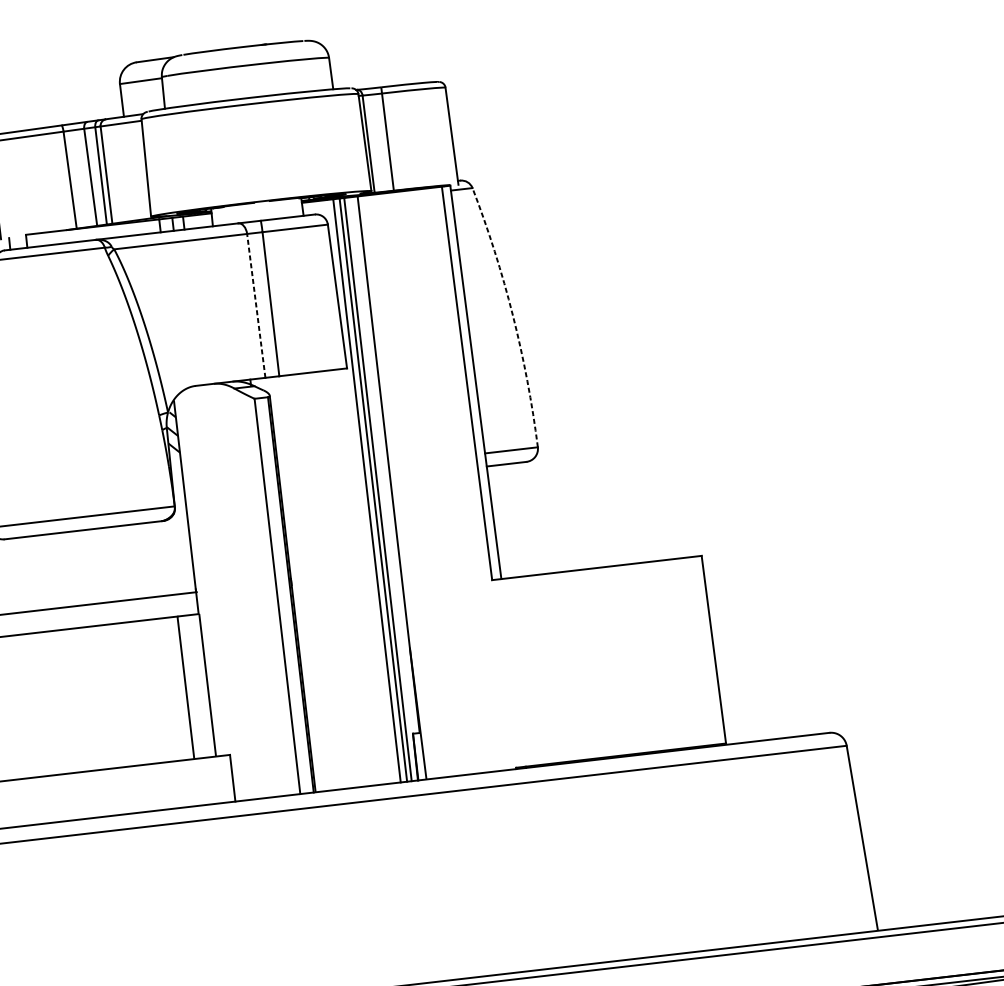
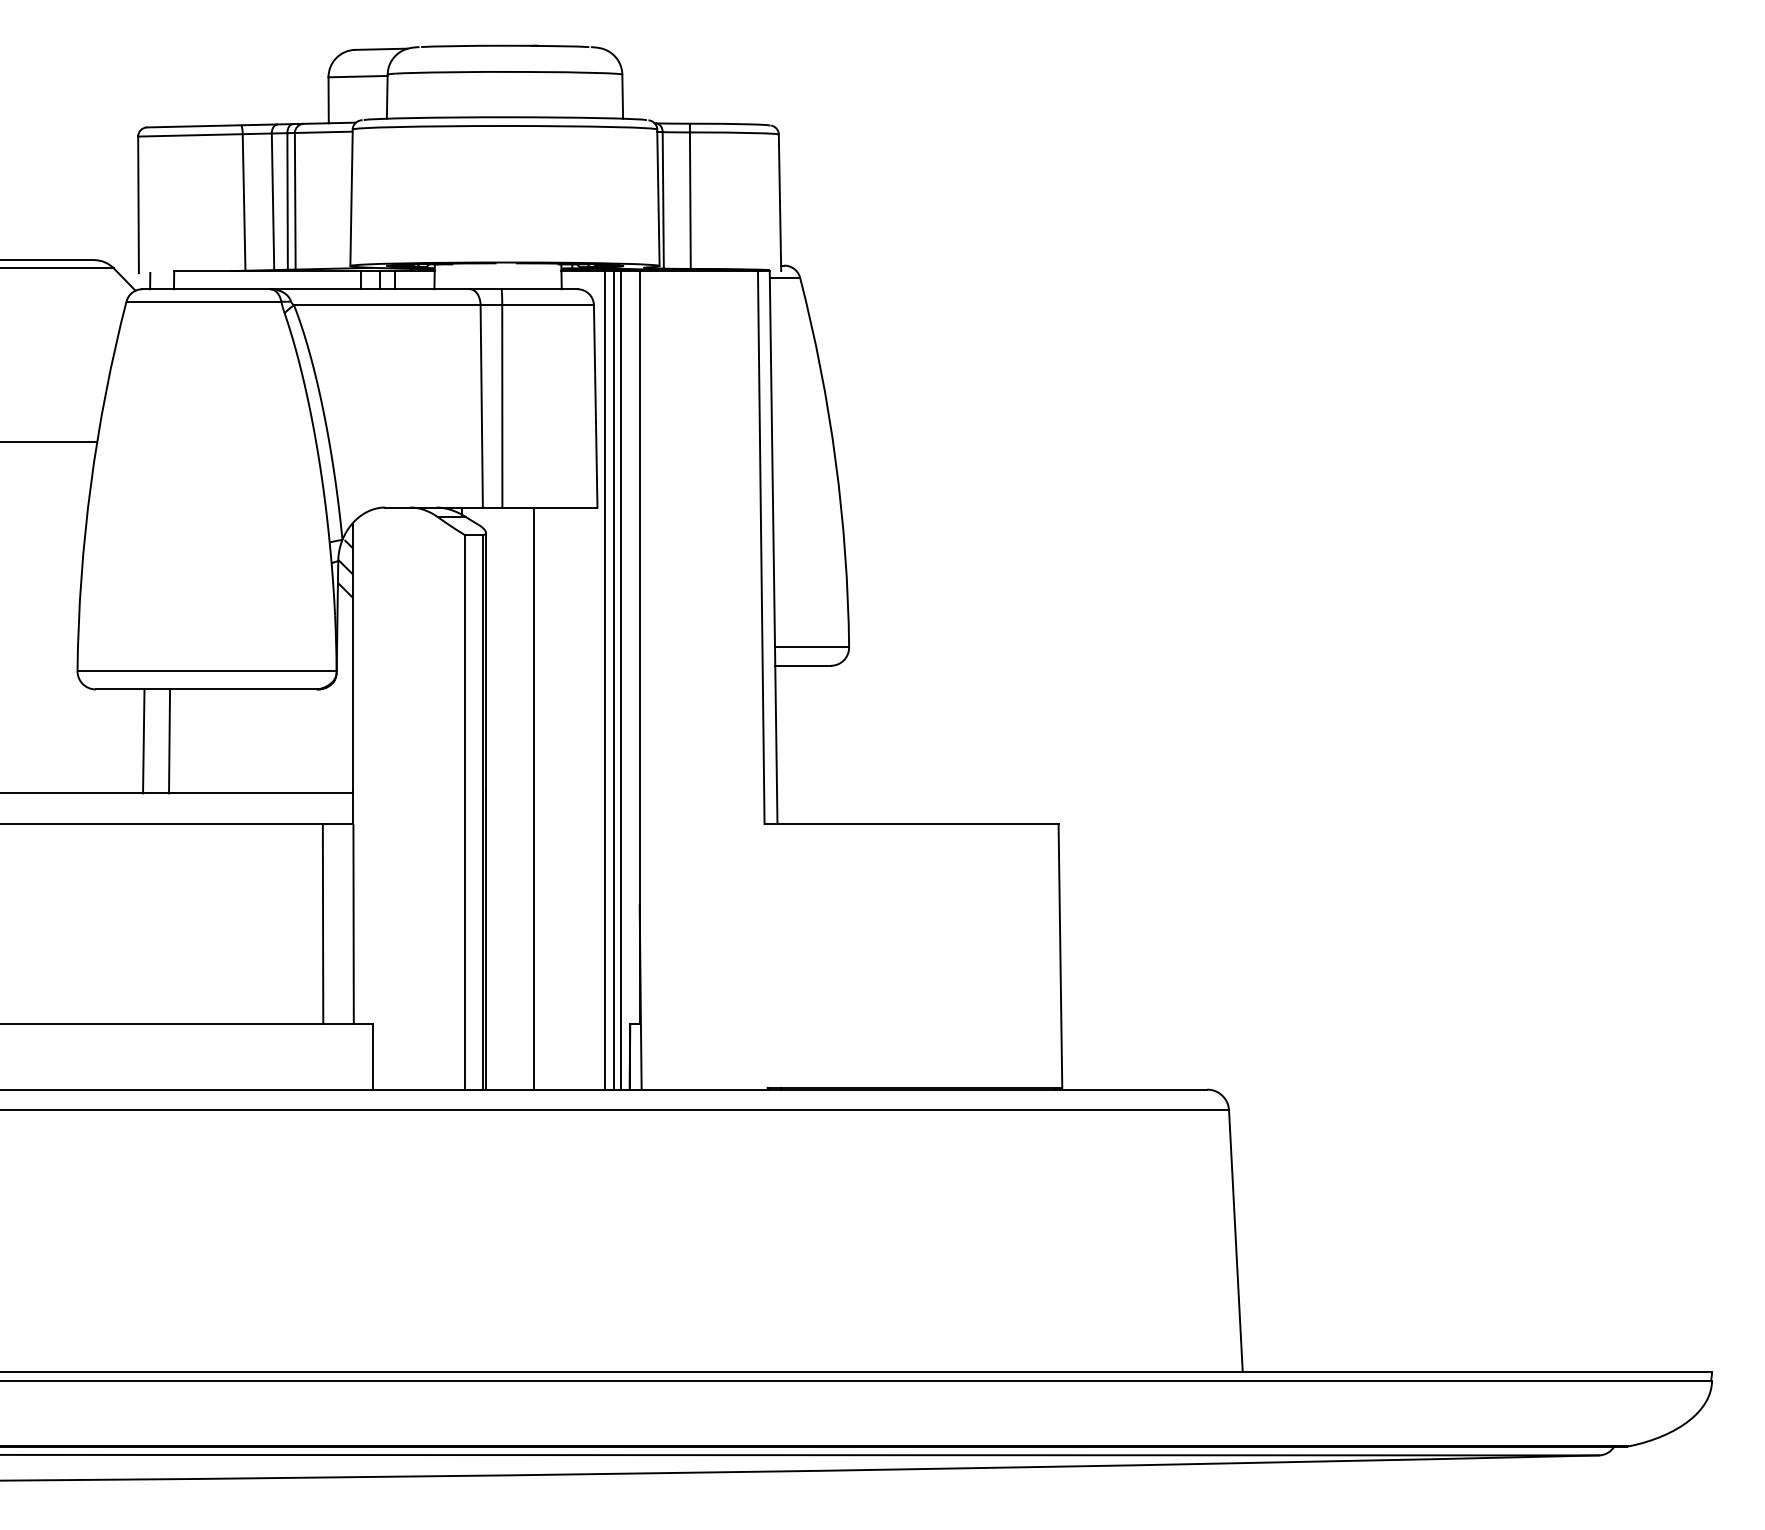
line: (256, 305) -> (481, 405), dashed -> solid
arc: (512, 315) -> (835, 461), dashed -> solid
line: (61, 570) -> (169, 741), added
line: (42, 572) -> (143, 741), added
line: (326, 580) -> (534, 798), added

